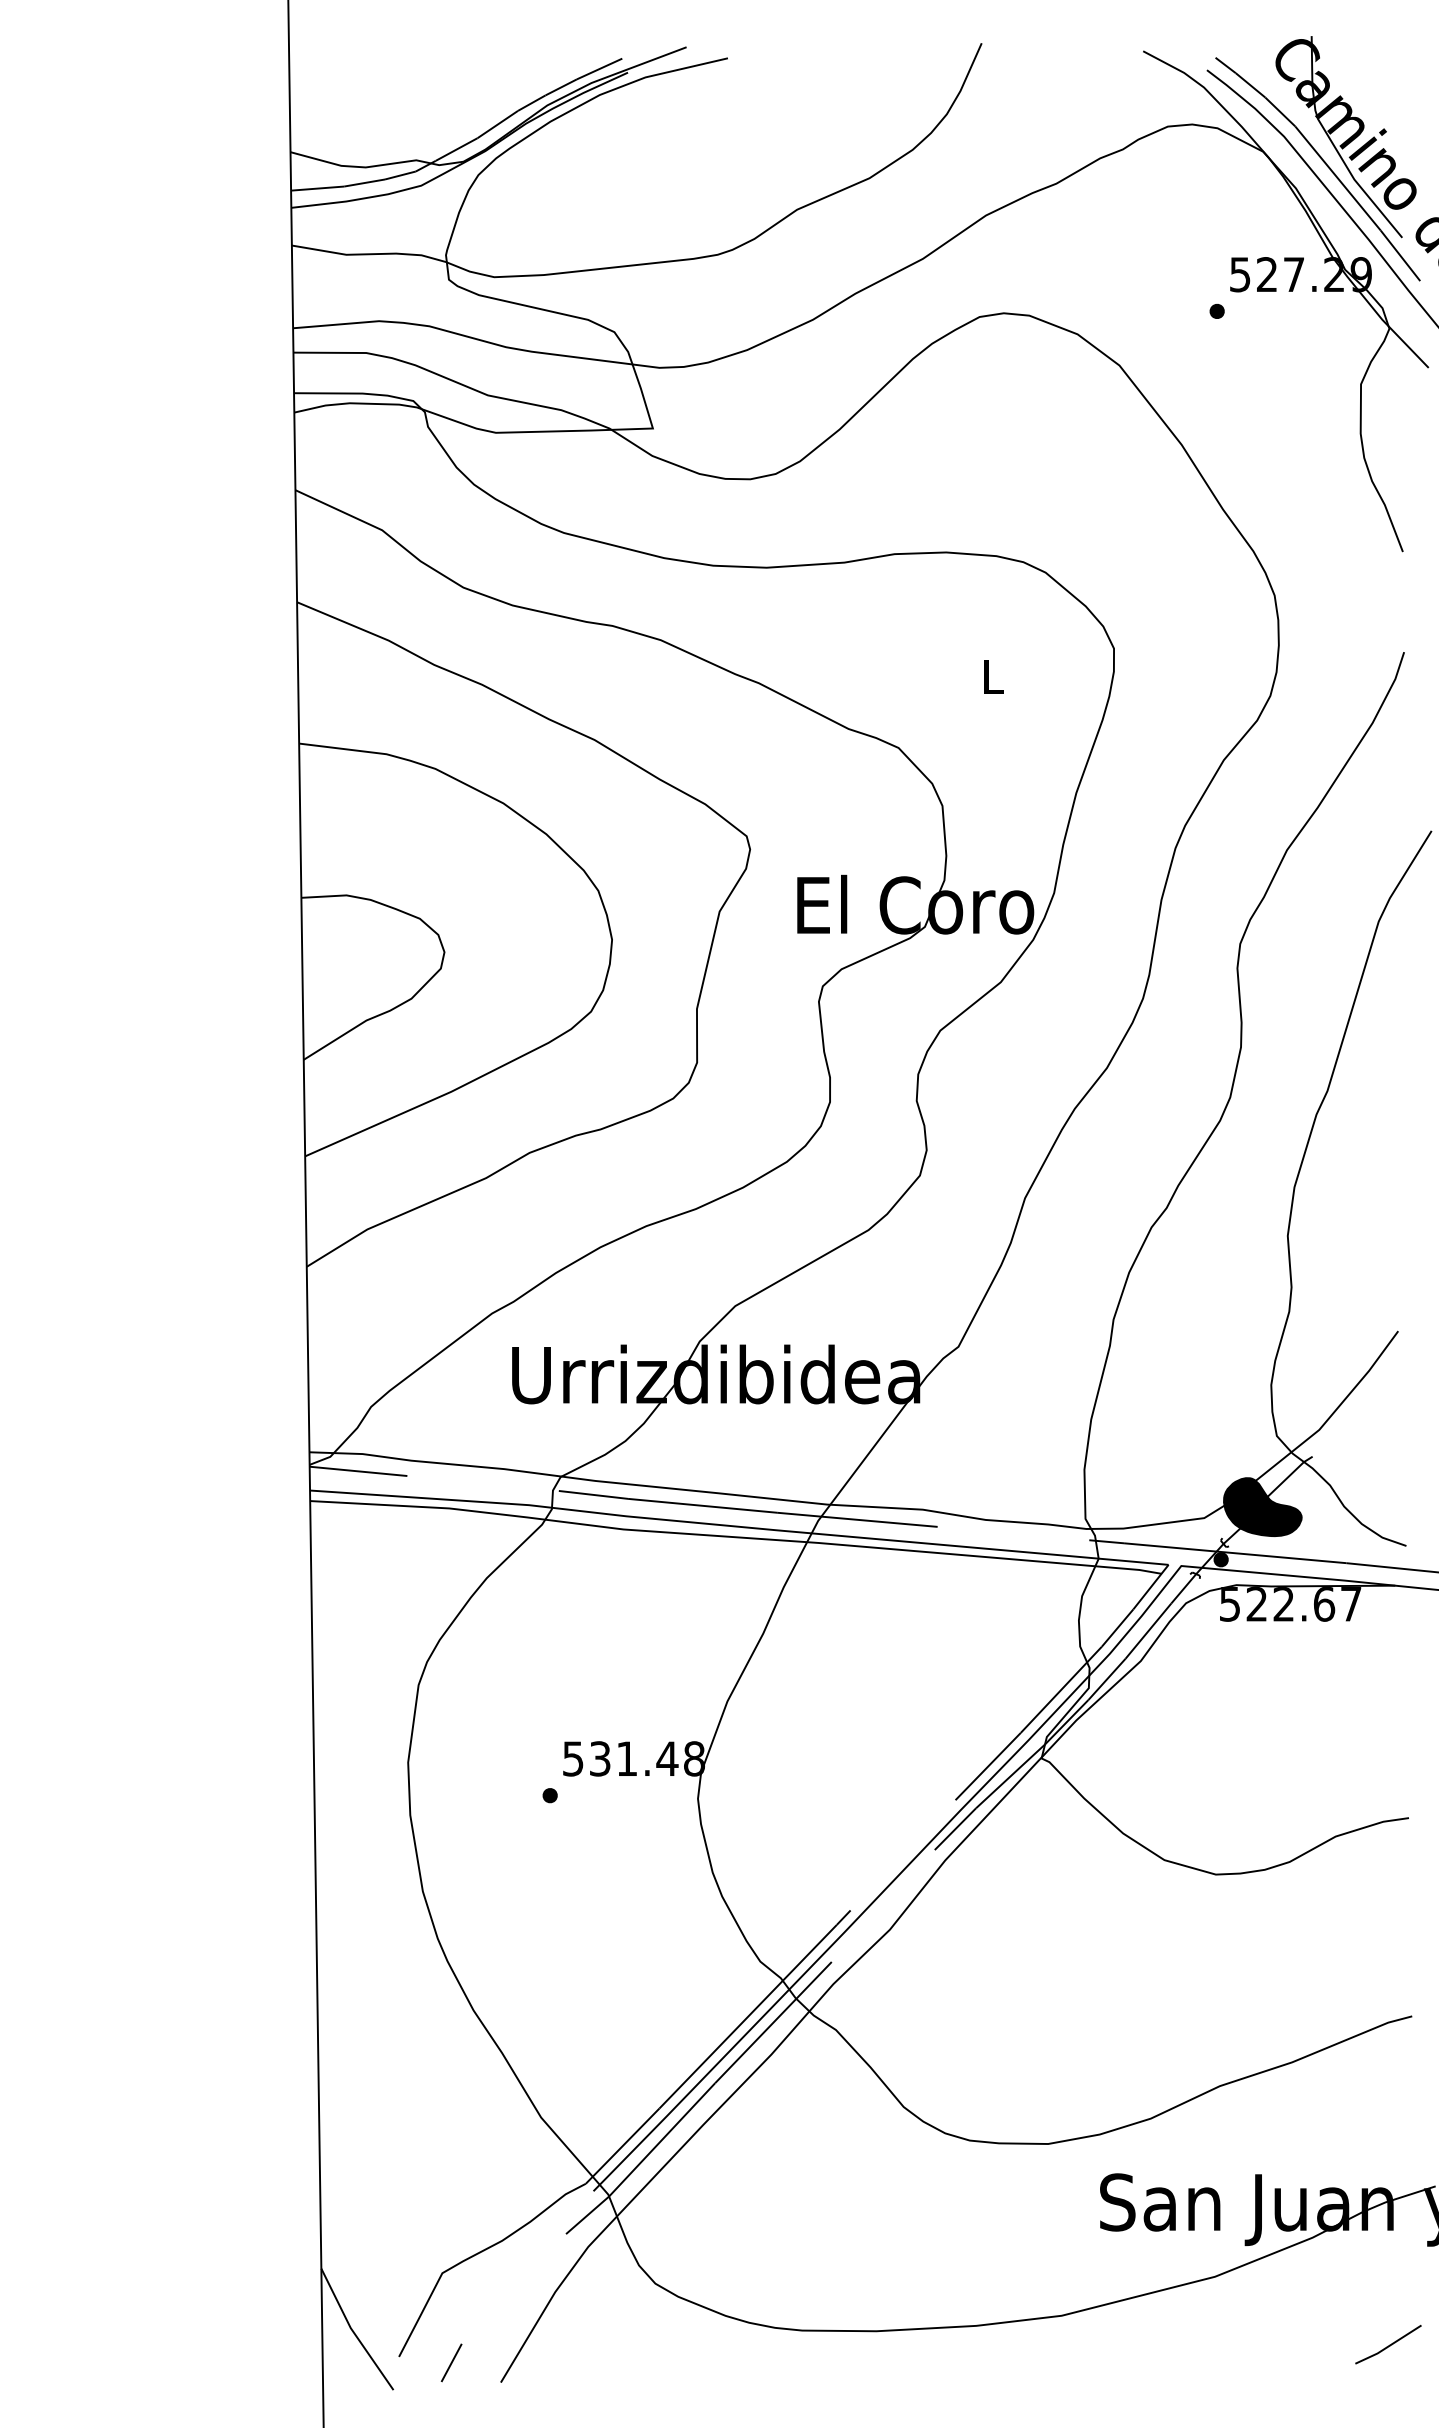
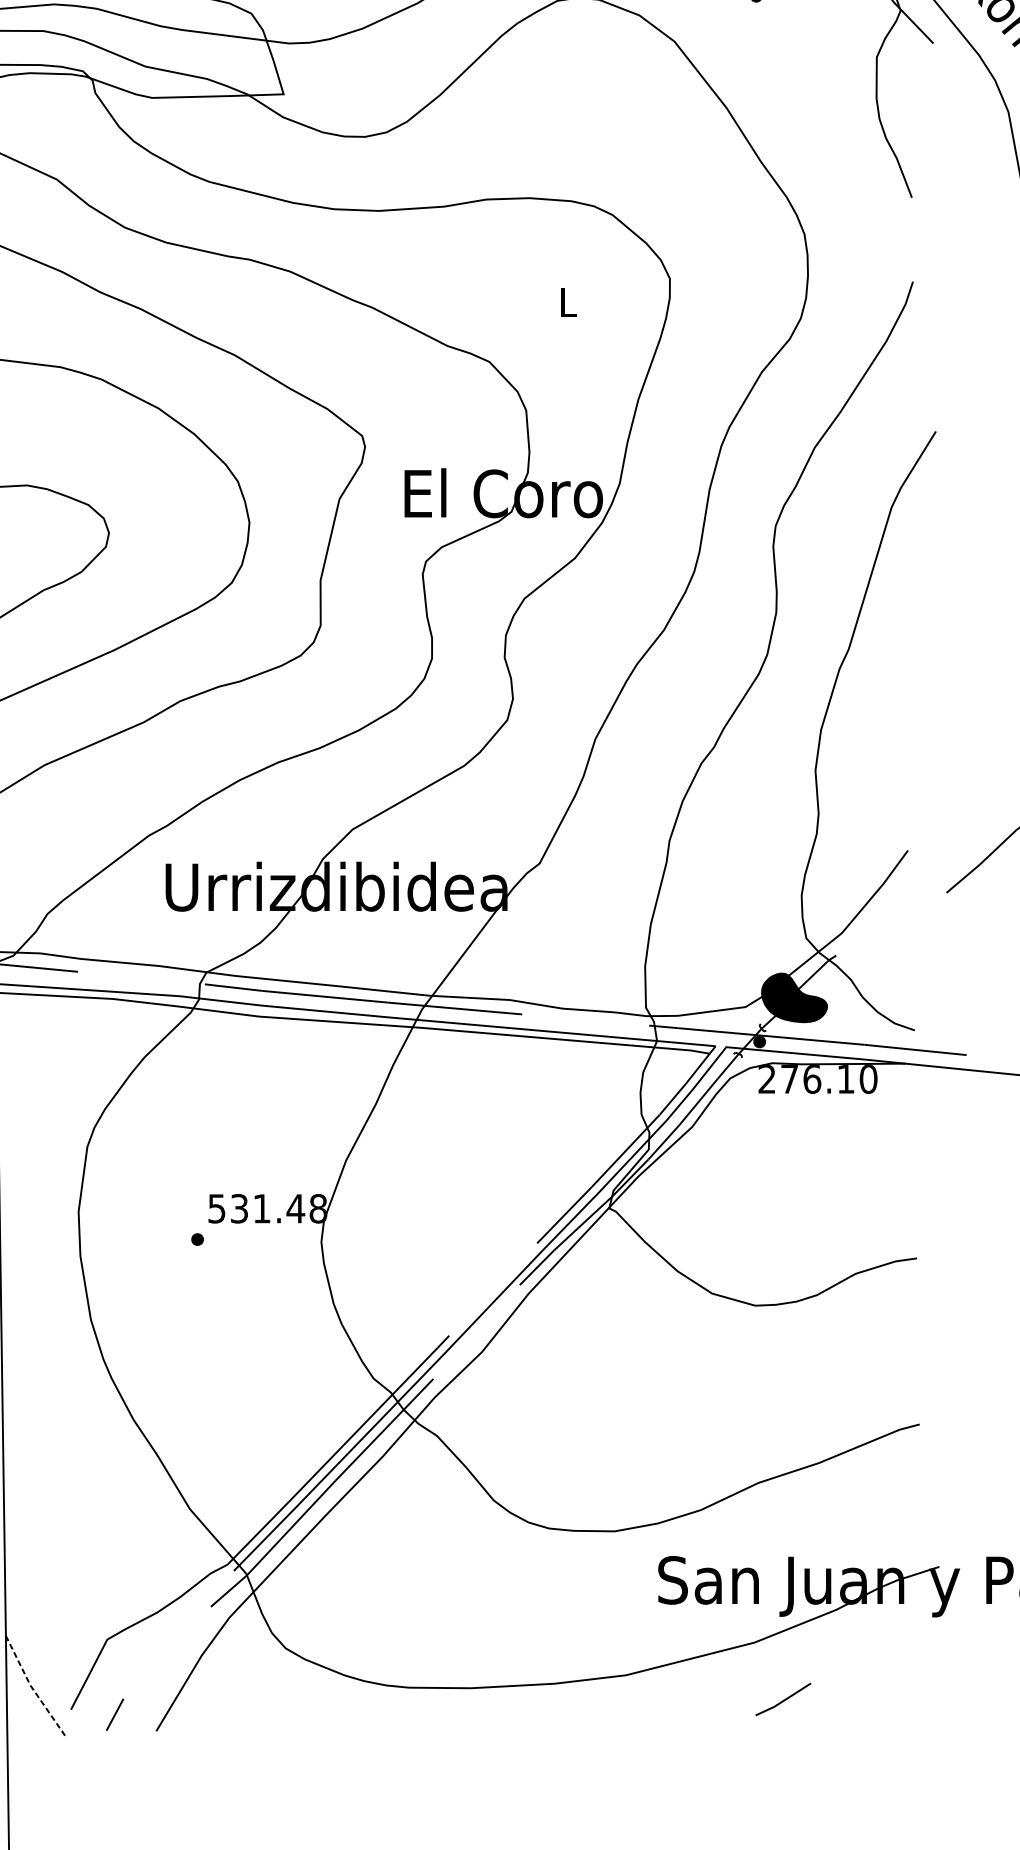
text: (1290, 1603) -> (817, 1078), 522.67 -> 276.10
line: (353, 2331) -> (32, 1688), solid -> dashed
line: (1389, 2344) -> (784, 1699), moved

